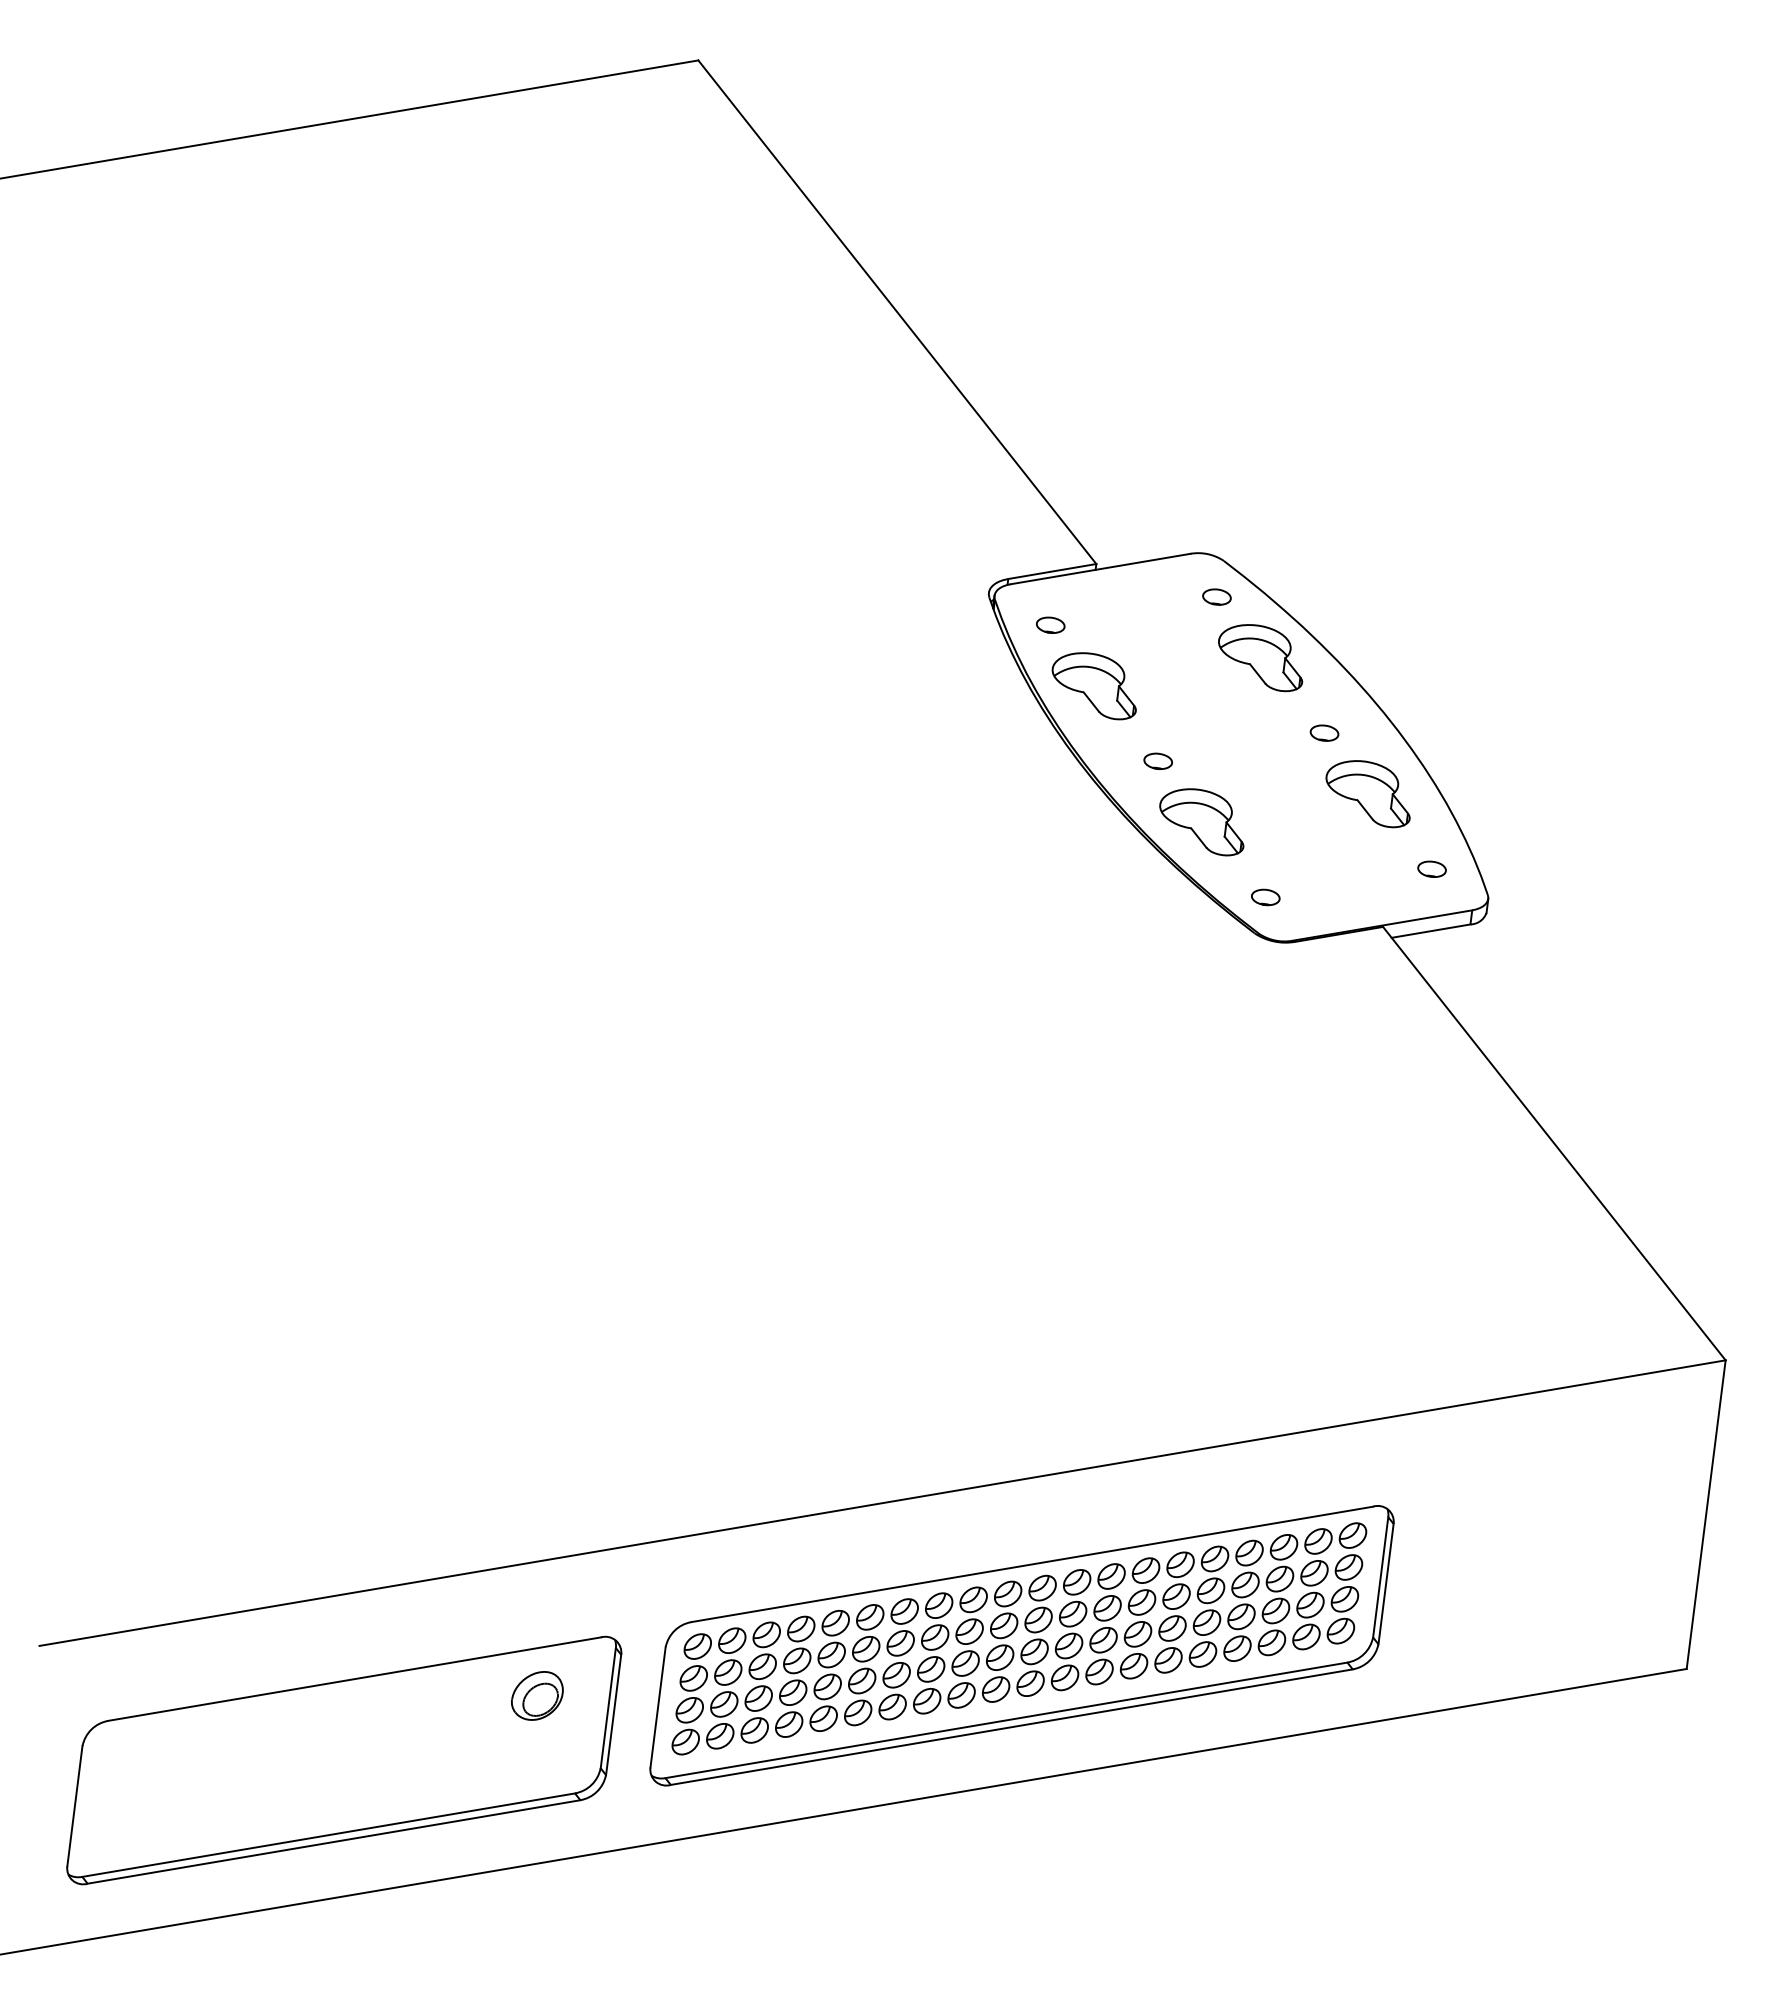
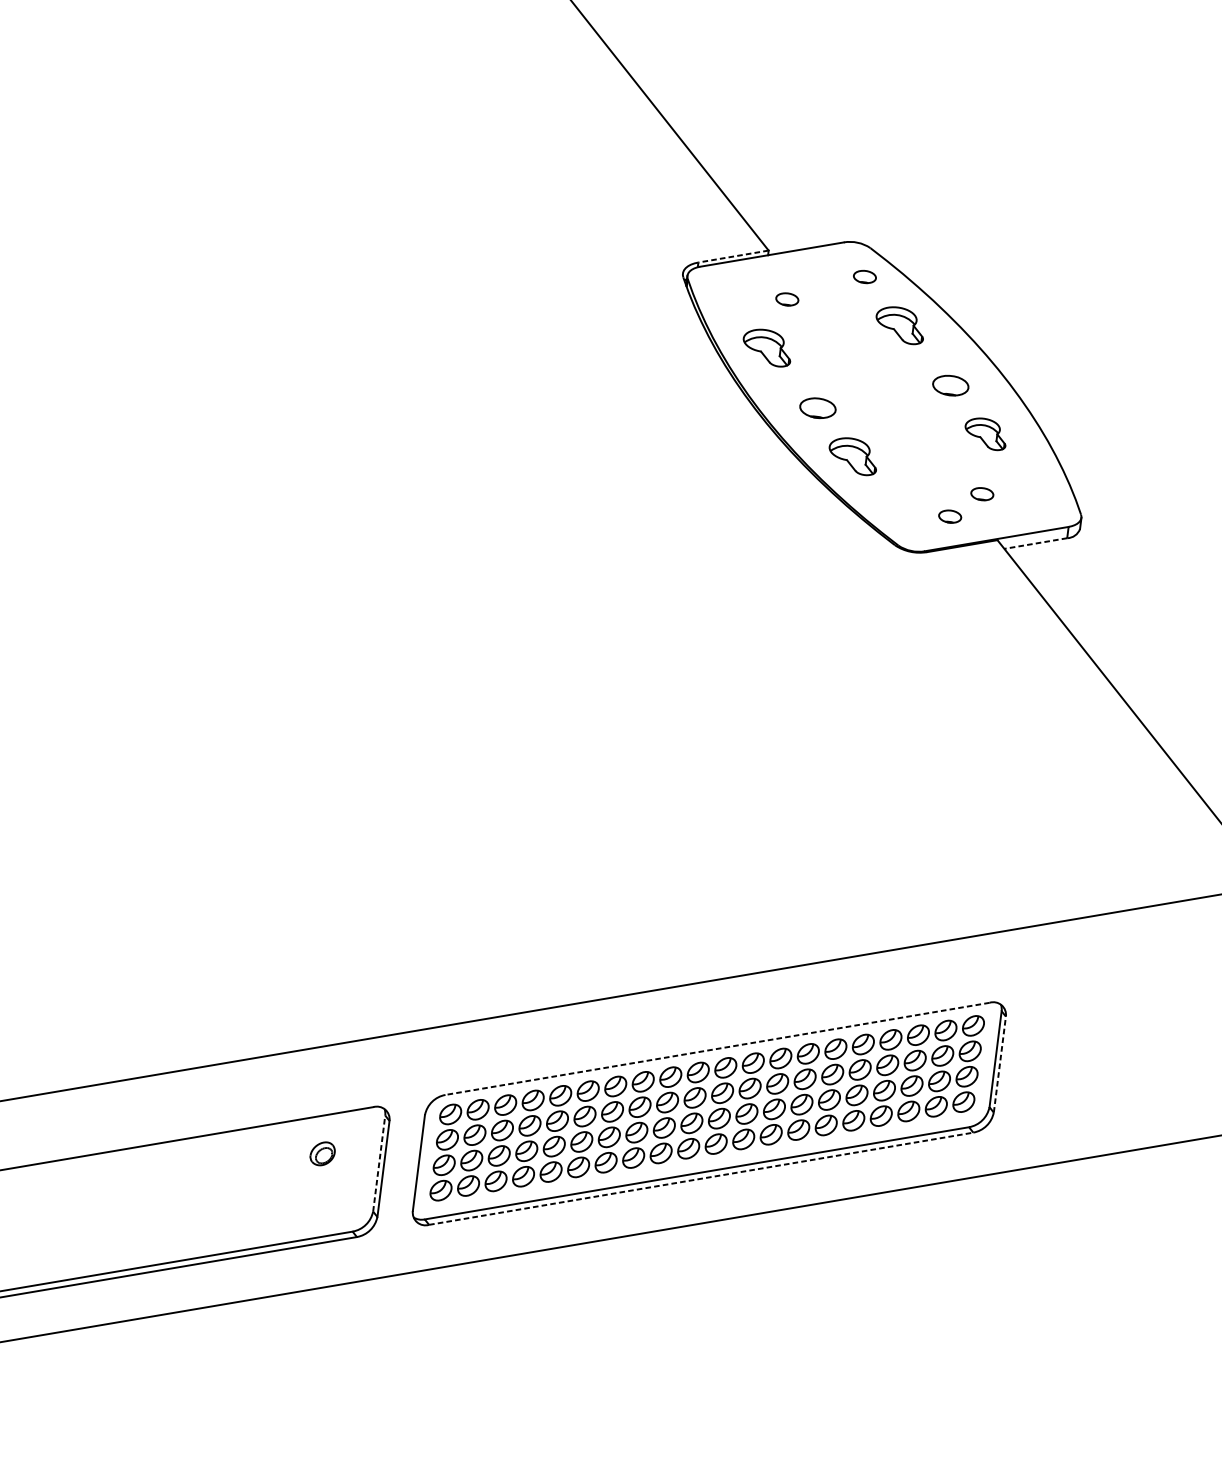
line: (1052, 571) -> (733, 256), solid -> dashed
part: (1050, 624) -> (787, 298), moved
part: (1260, 658) -> (899, 325), size x0.7
part: (1093, 686) -> (766, 348), size x0.7
part: (1324, 732) -> (950, 385), size x1.6
part: (1158, 760) -> (818, 407), size x1.6
part: (1367, 794) -> (985, 434), size x0.6
part: (1201, 822) -> (852, 456), size x0.7
part: (1431, 868) -> (981, 493), moved
part: (1265, 897) -> (949, 516), moved
line: (1431, 931) -> (1036, 543), solid -> dashed
line: (1032, 1564) -> (717, 1048), solid -> dashed
line: (1386, 1584) -> (1000, 1064), solid -> dashed
part: (537, 1695) -> (322, 1153), size x0.6
line: (608, 1708) -> (379, 1163), solid -> dashed
line: (1011, 1727) -> (700, 1179), solid -> dashed

